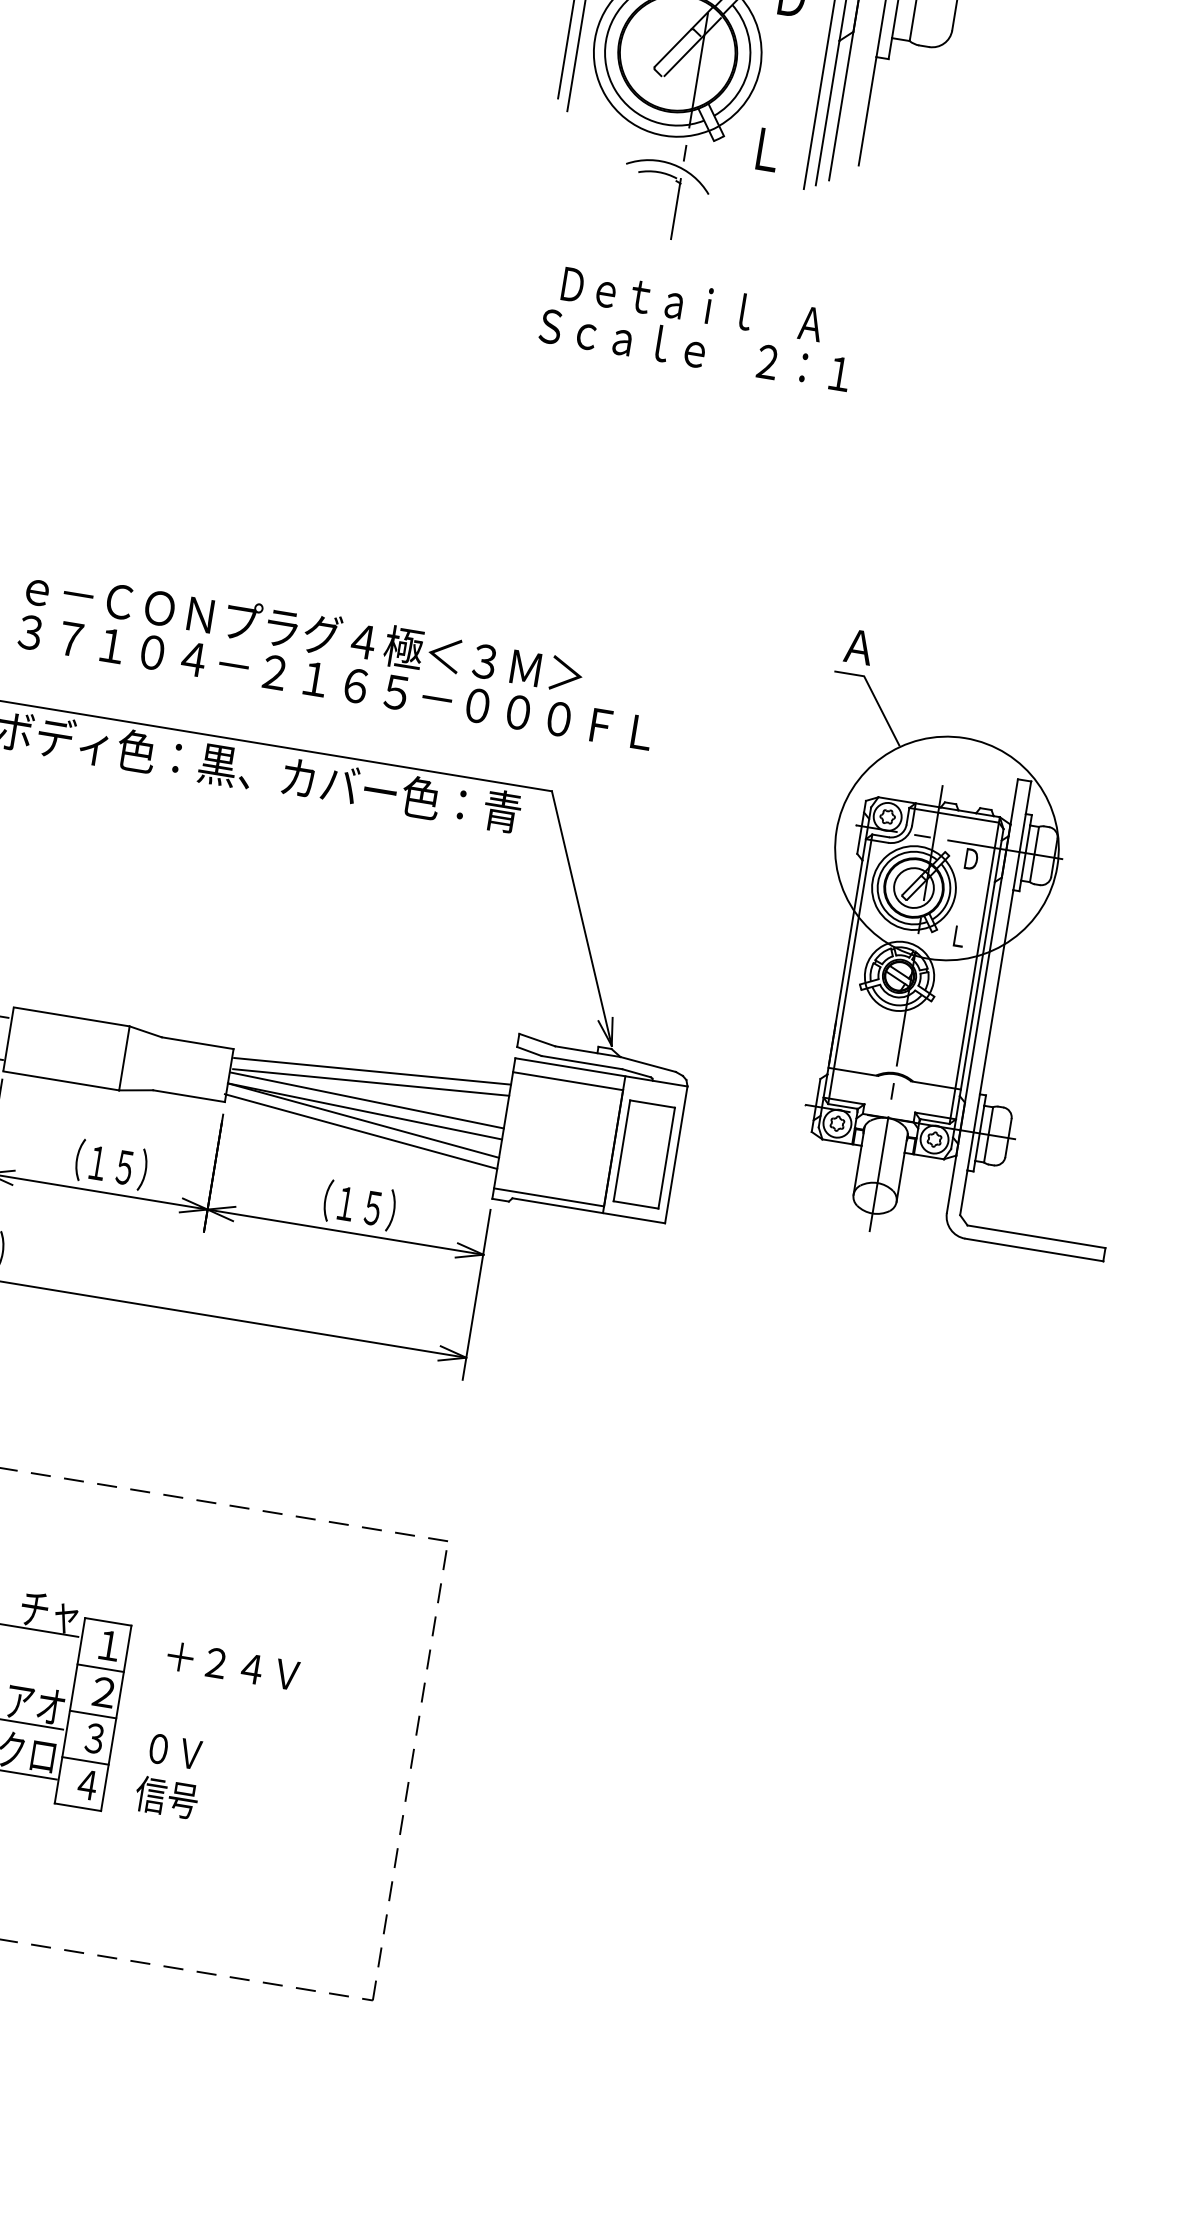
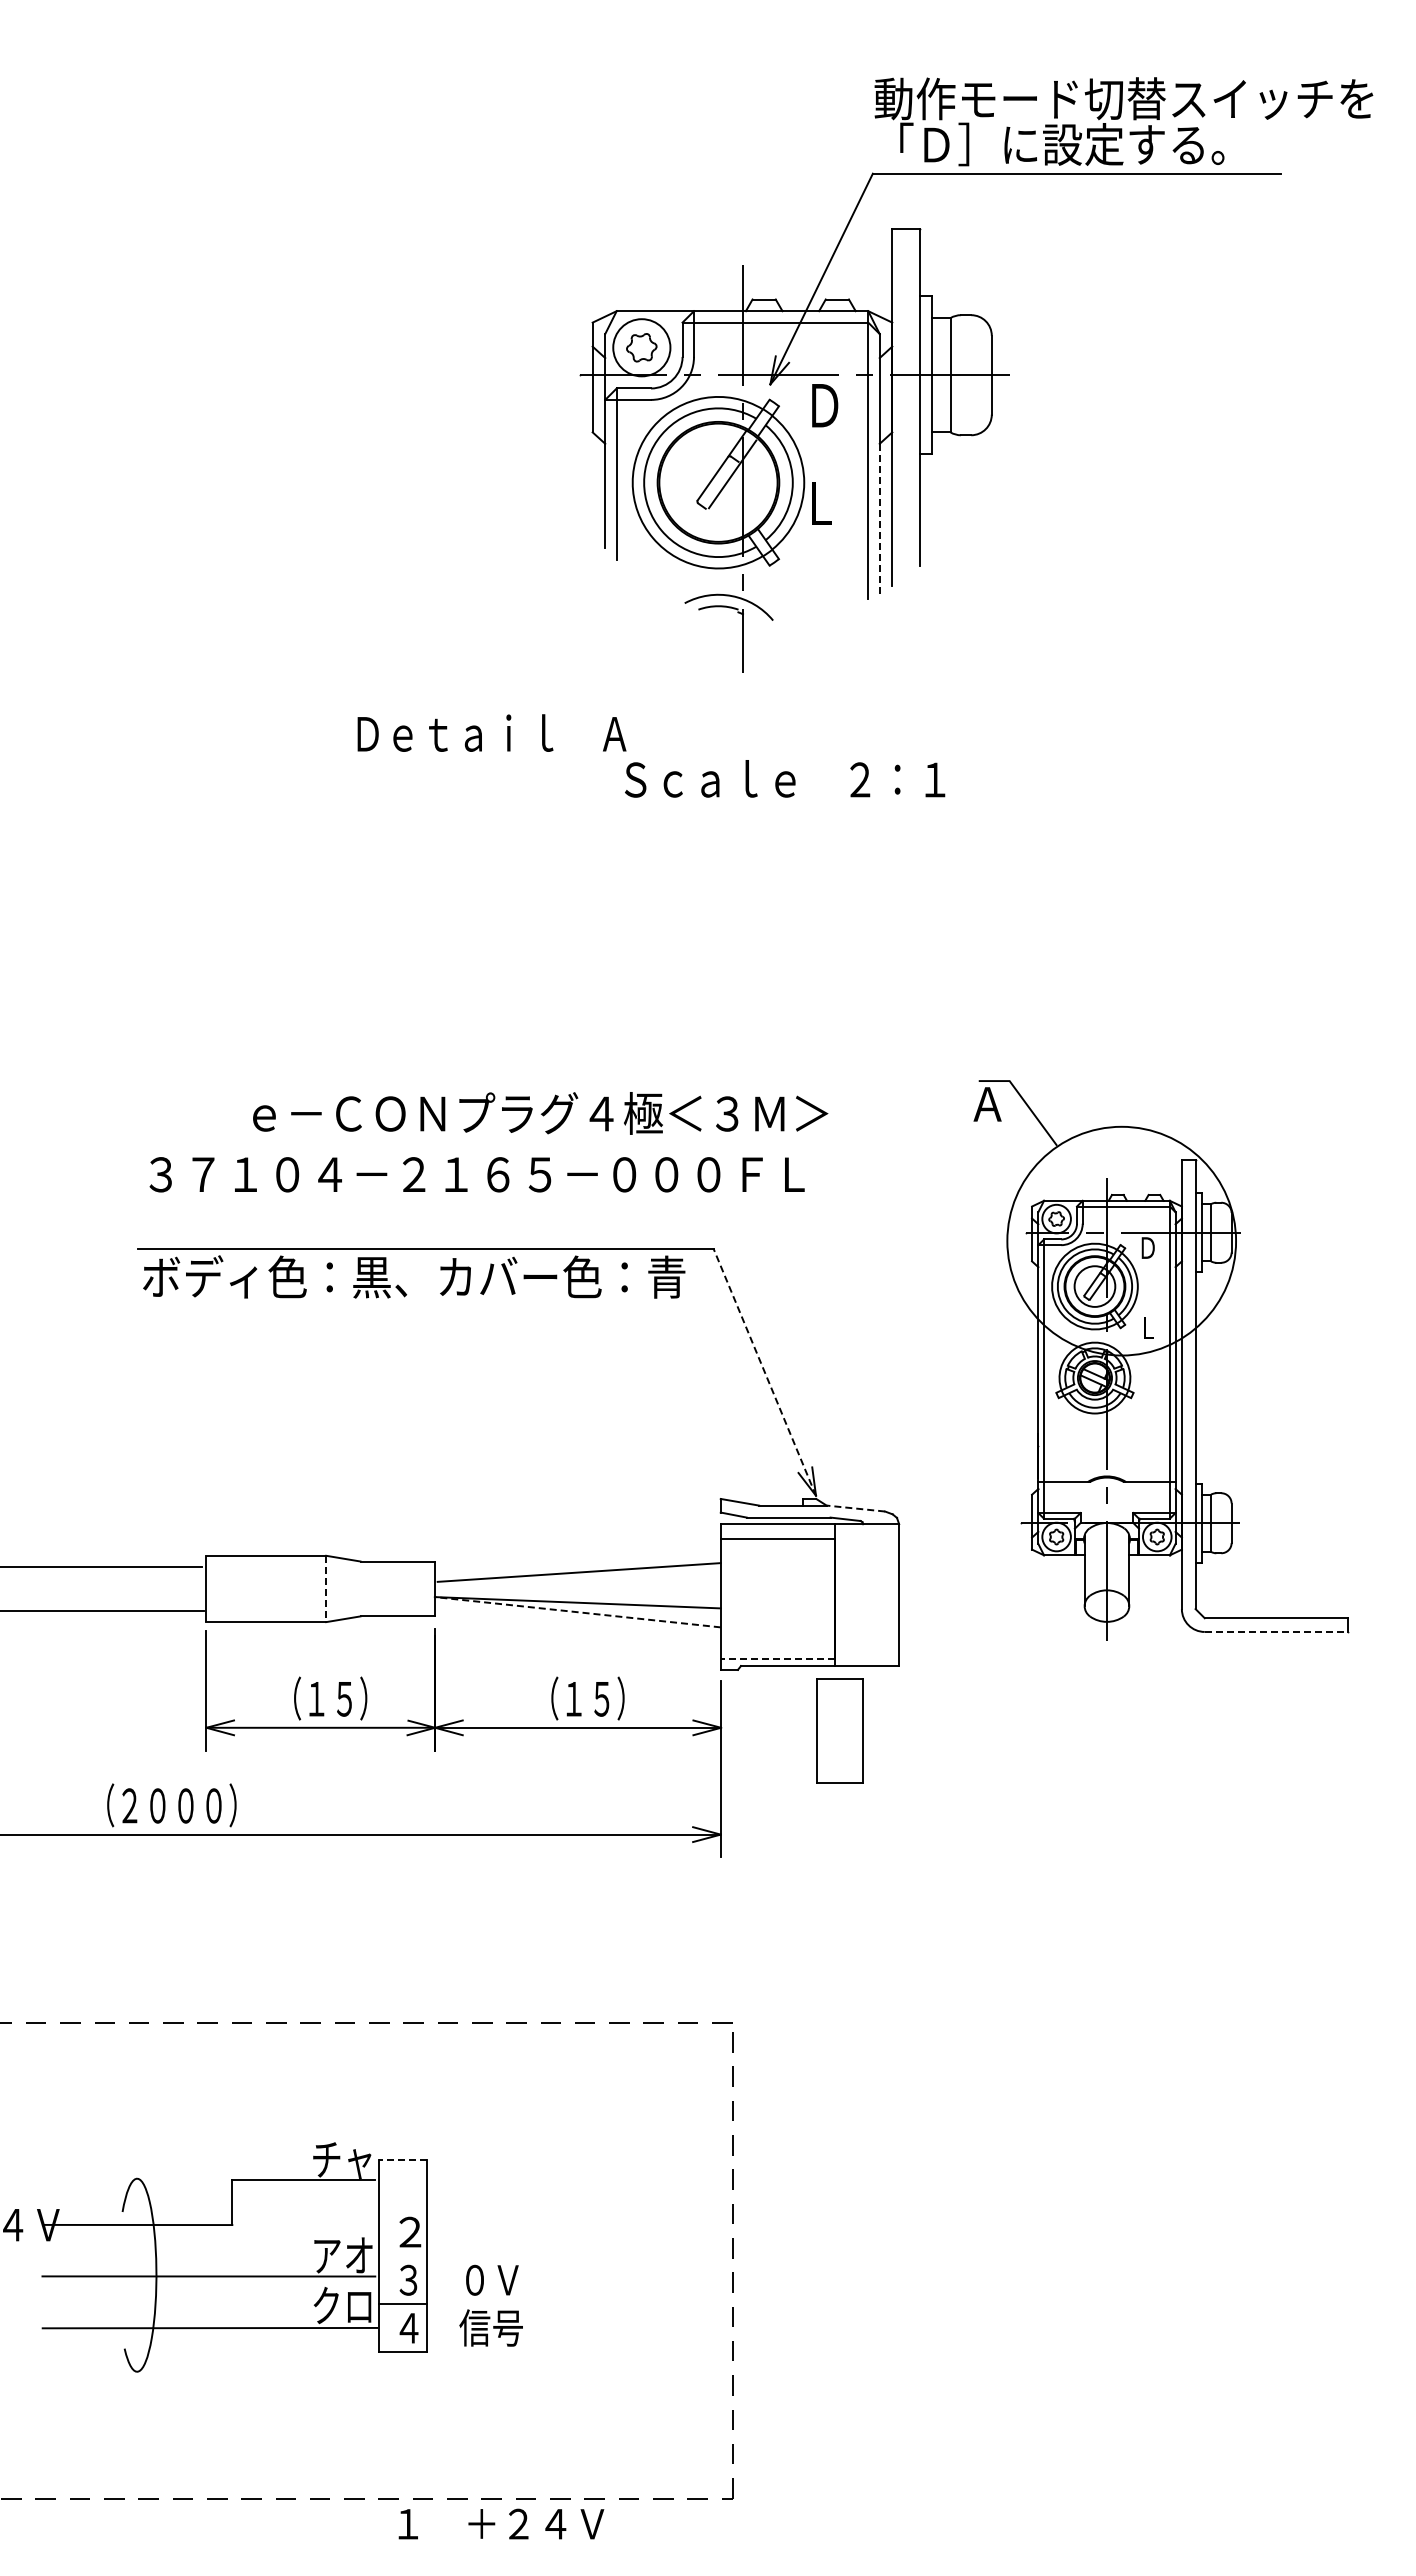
line: (827, 112) -> (879, 518), solid -> dashed
text: (767, 149) -> (821, 503), moved
text: (692, 302) -> (491, 732), moved
text: (304, 631) -> (540, 1113), moved
text: (858, 647) -> (987, 1104), moved
line: (581, 918) -> (764, 1372), solid -> dashed
line: (124, 1058) -> (326, 1589), solid -> dashed
line: (647, 1064) -> (855, 1508), solid -> dashed
line: (372, 1070) -> (578, 1560), removed
line: (366, 1099) -> (577, 1590), removed
line: (363, 1120) -> (577, 1612), solid -> dashed
line: (360, 1131) -> (576, 1623), removed
part: (644, 1153) -> (839, 1730), moved
line: (548, 1197) -> (777, 1659), solid -> dashed
line: (1034, 1249) -> (1276, 1631), solid -> dashed
line: (107, 1621) -> (402, 2160), solid -> dashed
text: (199, 1659) -> (501, 2523), moved
line: (101, 1668) -> (403, 2208), removed
line: (93, 1714) -> (403, 2256), removed

